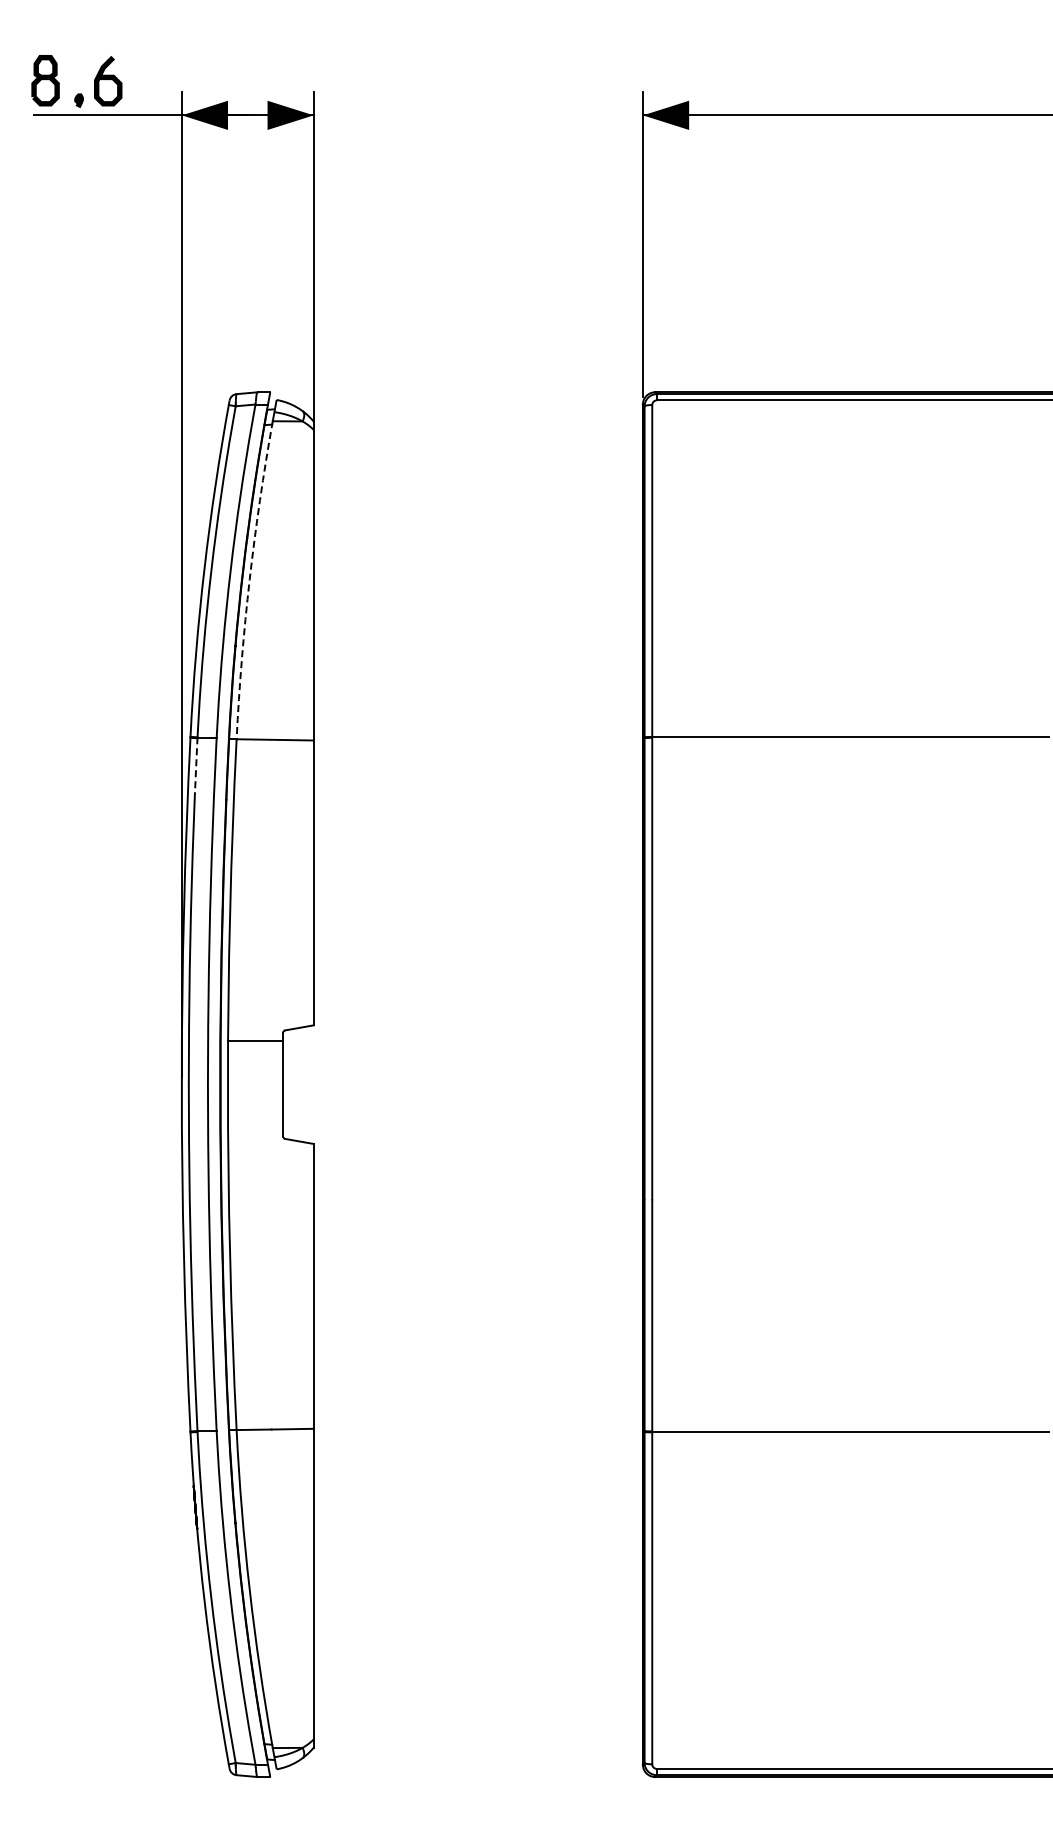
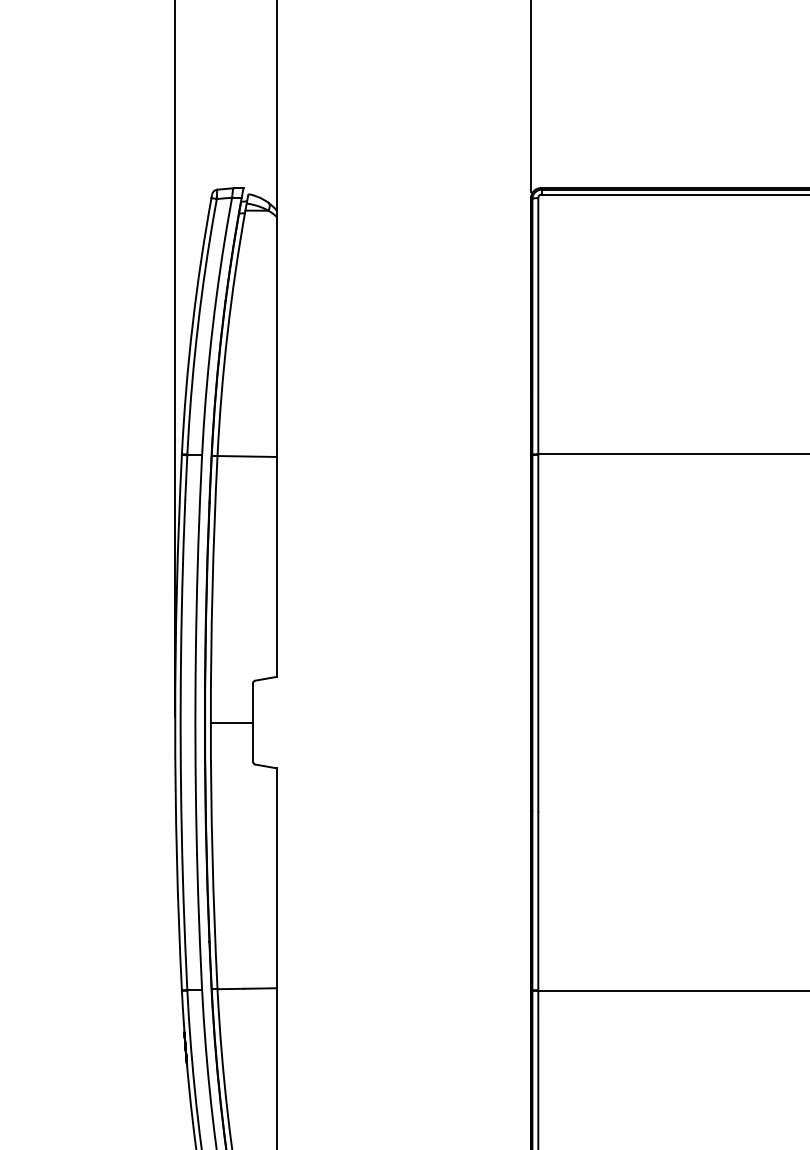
arc: (249, 579) -> (227, 332), dashed -> solid
line: (196, 767) -> (186, 477), dashed -> solid
line: (254, 1040) -> (231, 722), moved

